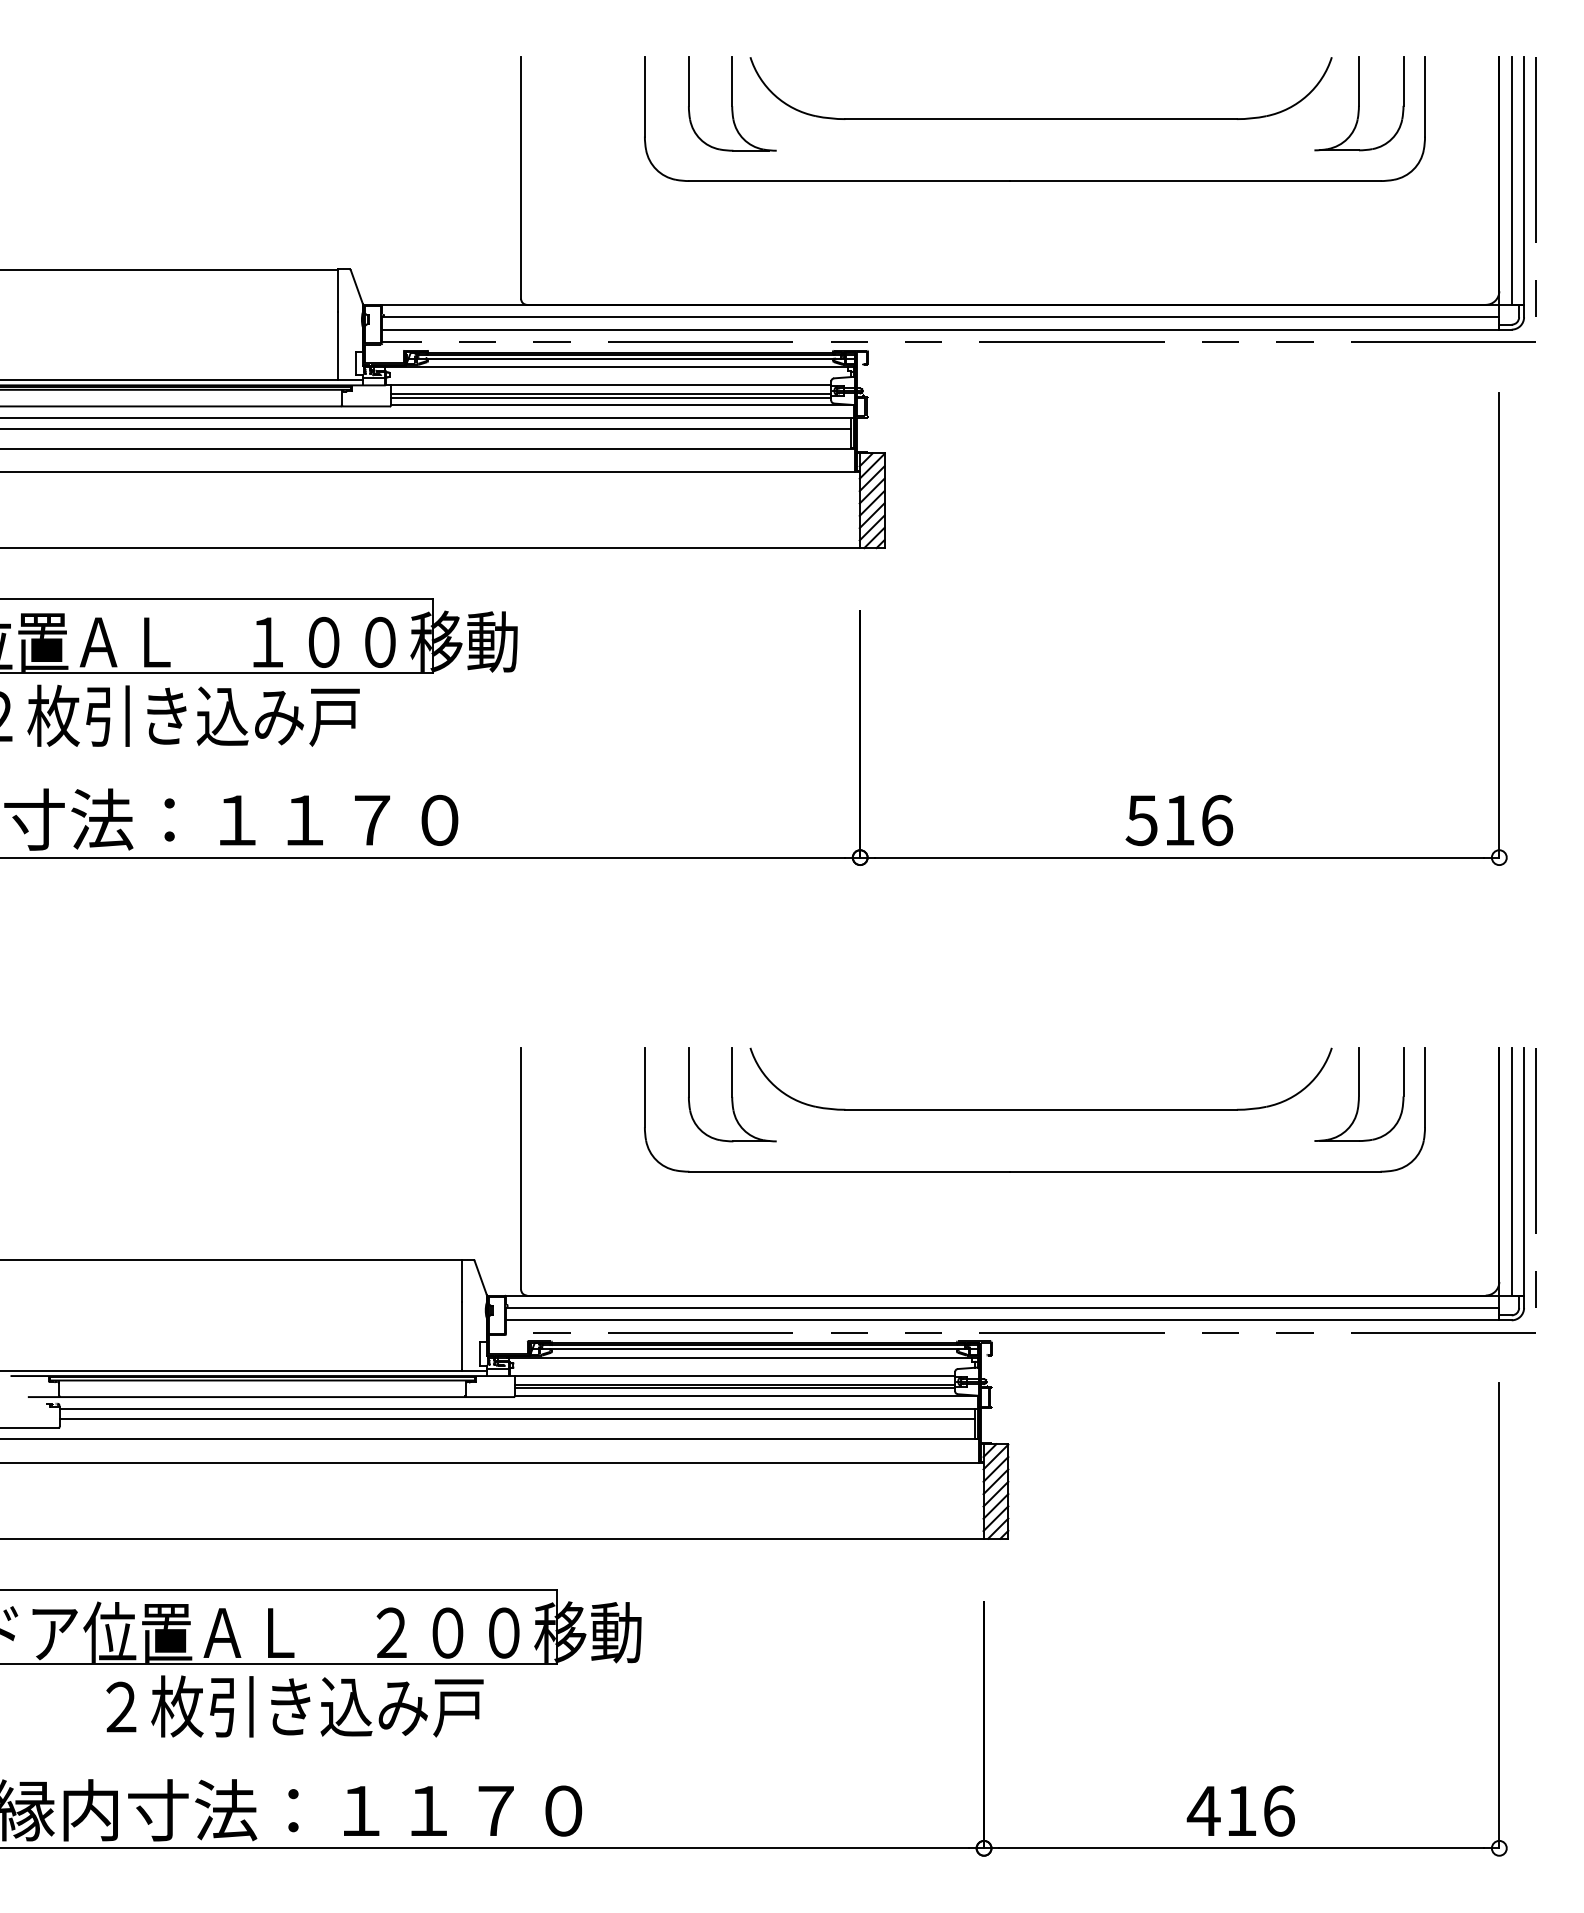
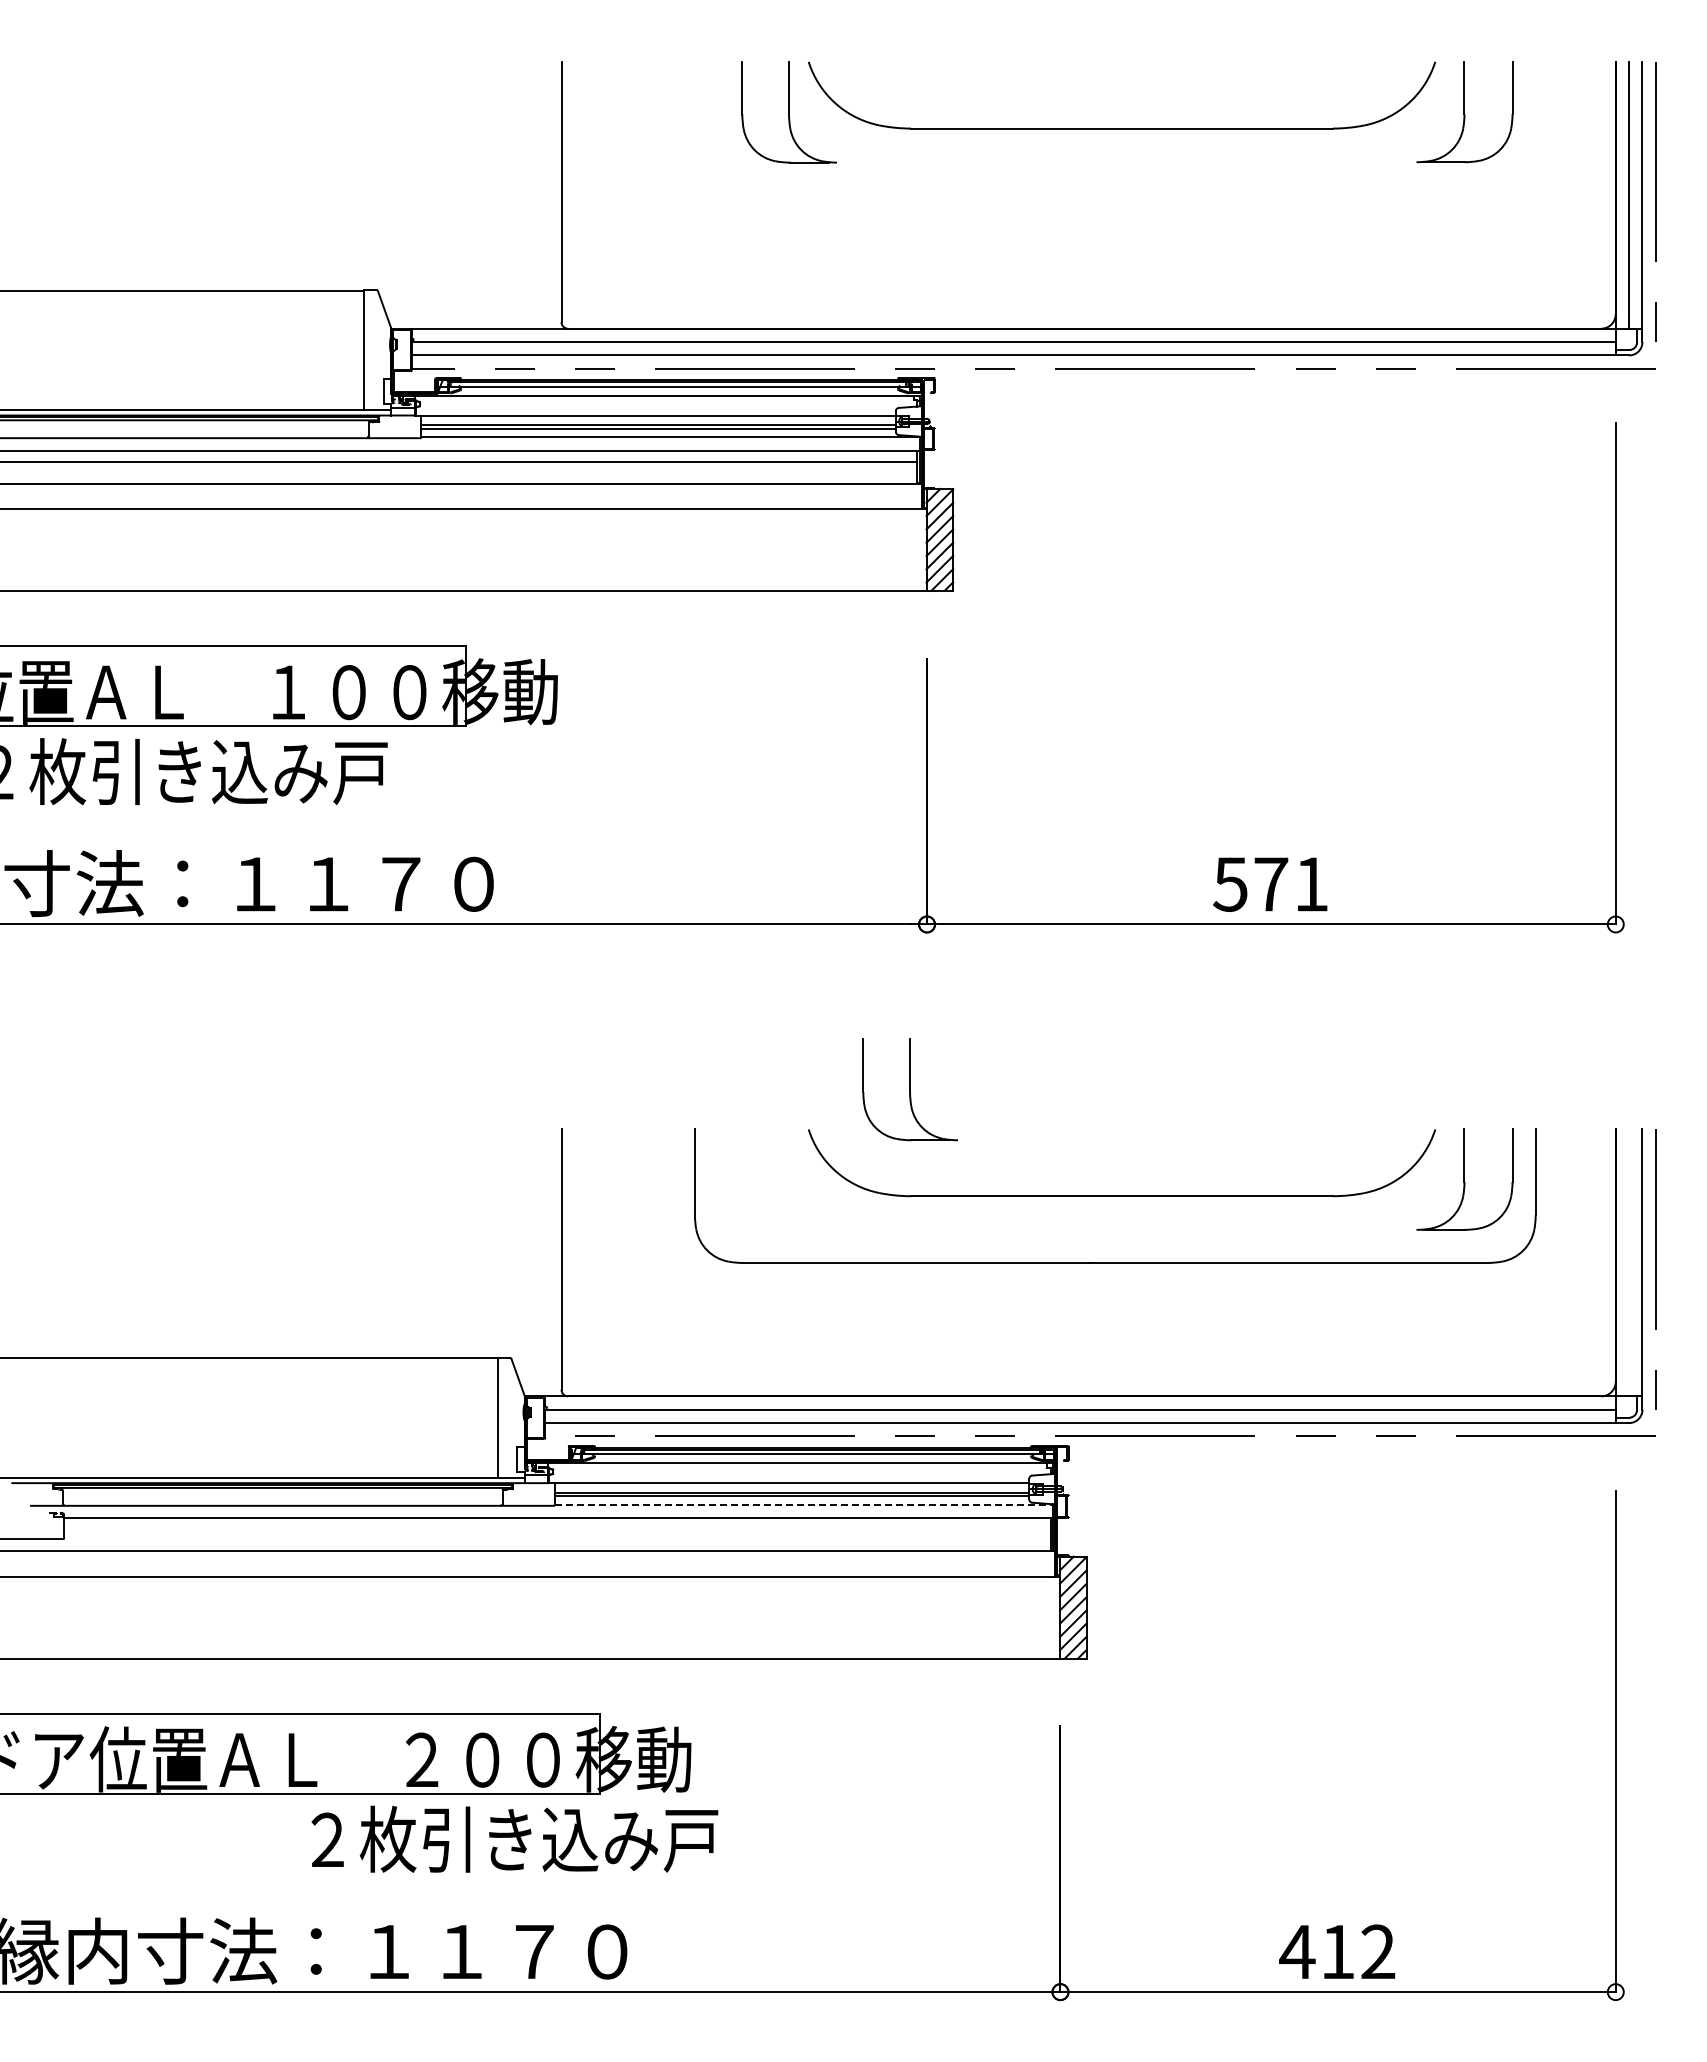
part: (1035, 180) -> (1115, 194), removed
text: (1198, 819) -> (1291, 883), 516 -> 571
part: (731, 1094) -> (909, 1089), moved
line: (1512, 1171) -> (1629, 1262), removed
line: (746, 1395) -> (804, 1504), solid -> dashed
line: (517, 1419) -> (557, 1529), removed
text: (294, 1705) -> (514, 1838), moved
text: (1279, 1810) -> (1378, 1951), 416 -> 412

